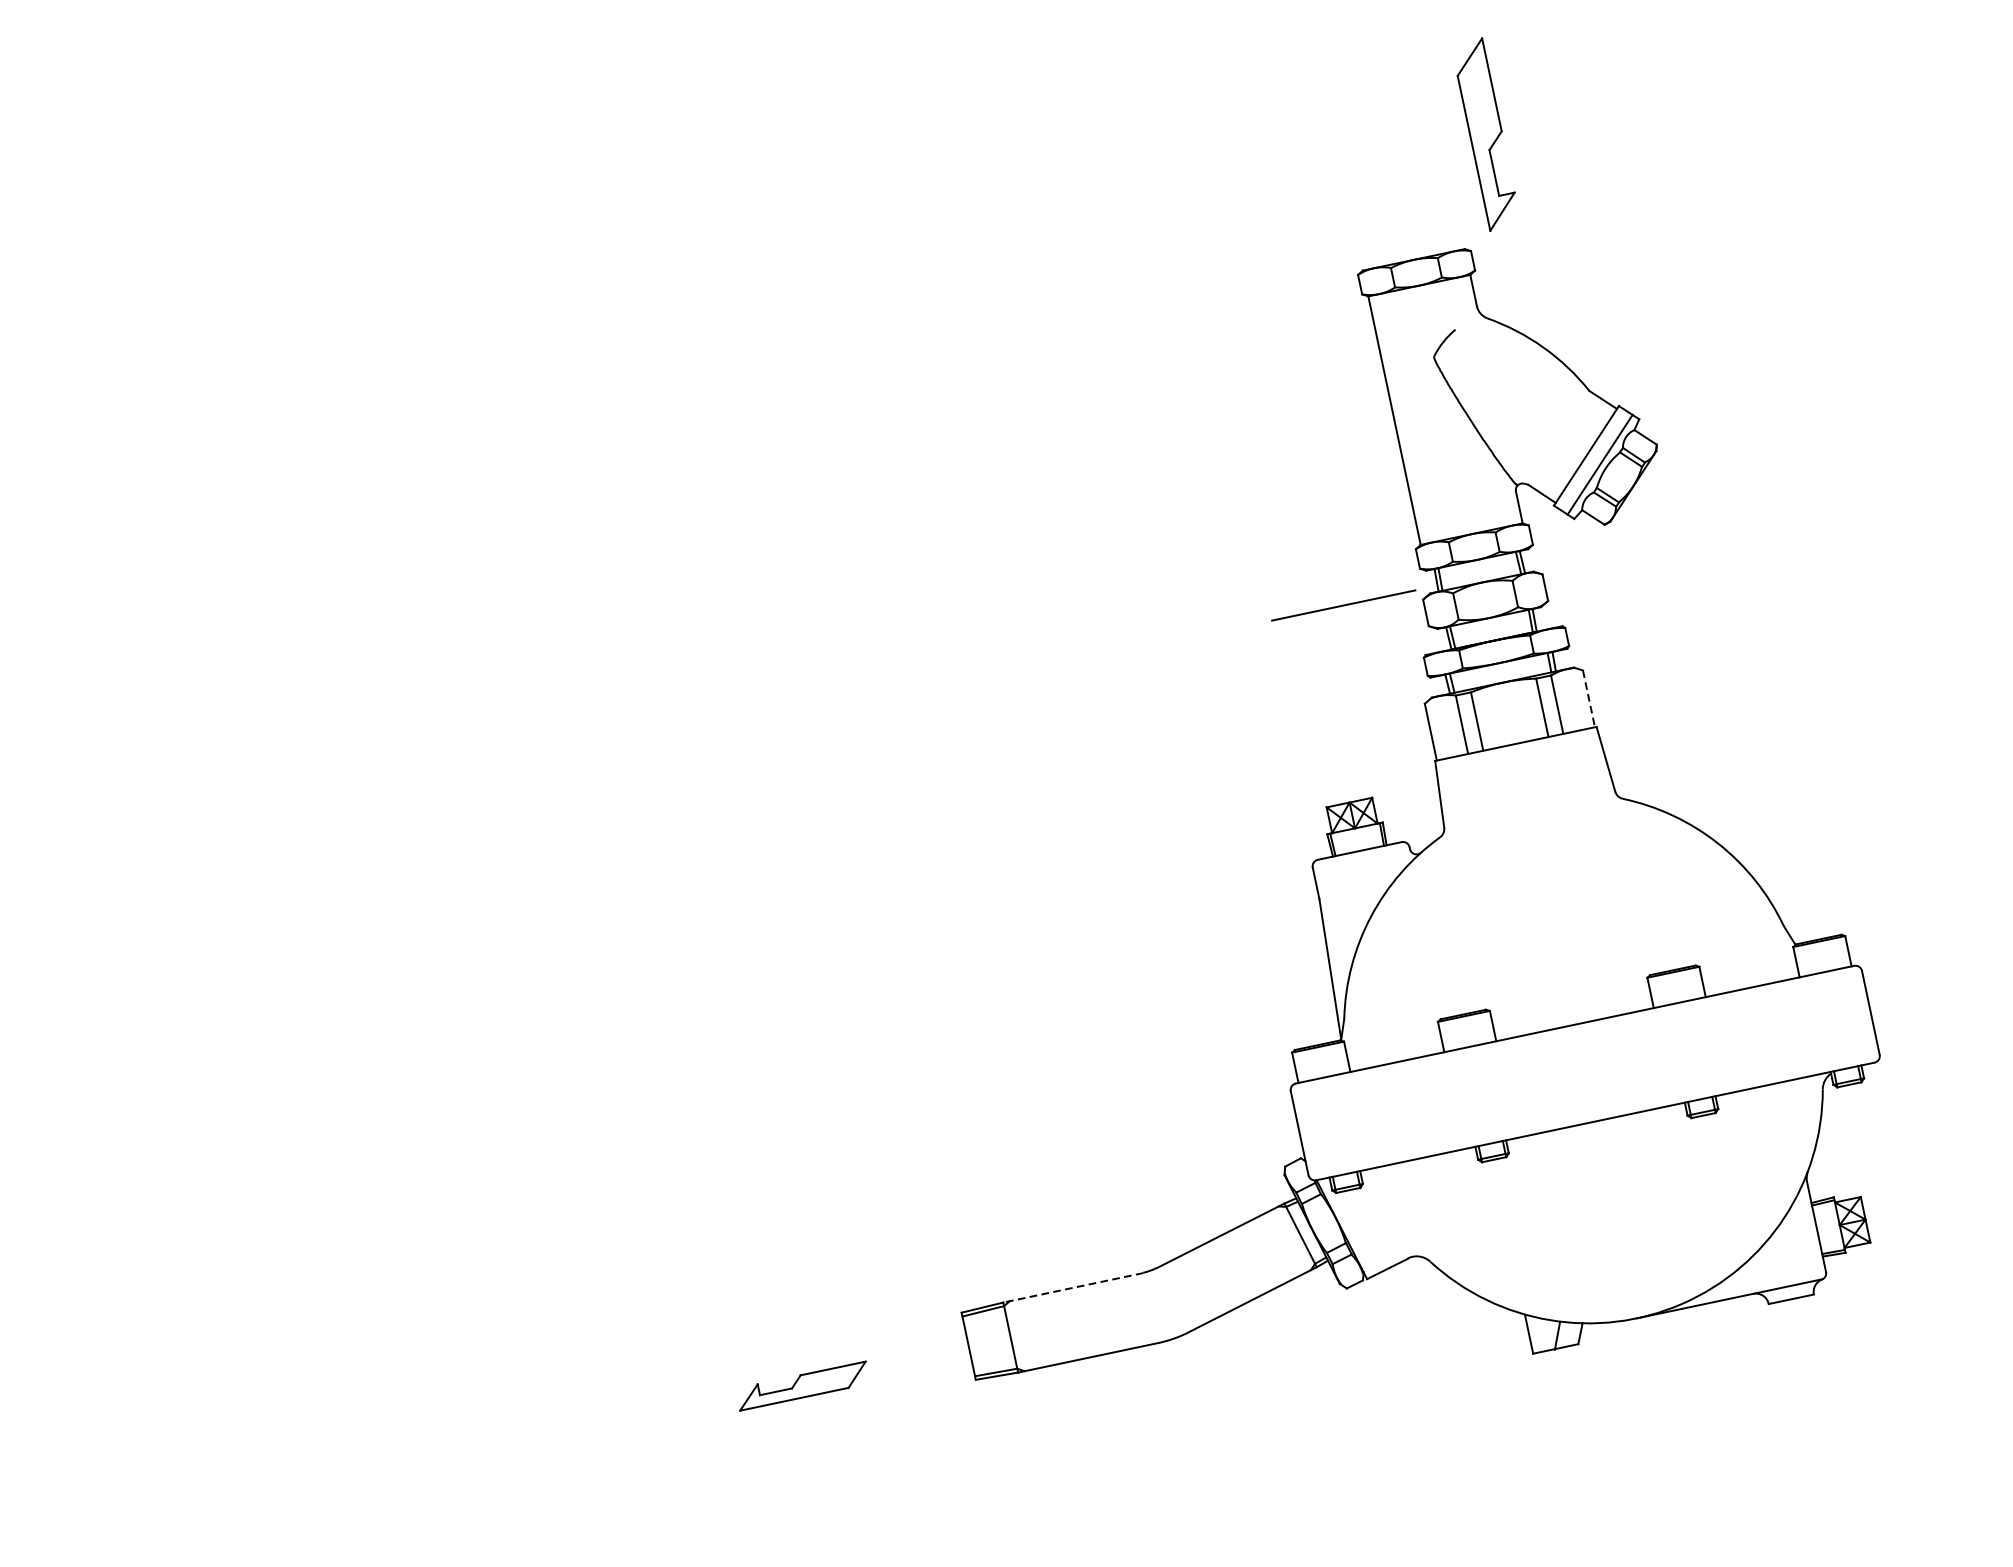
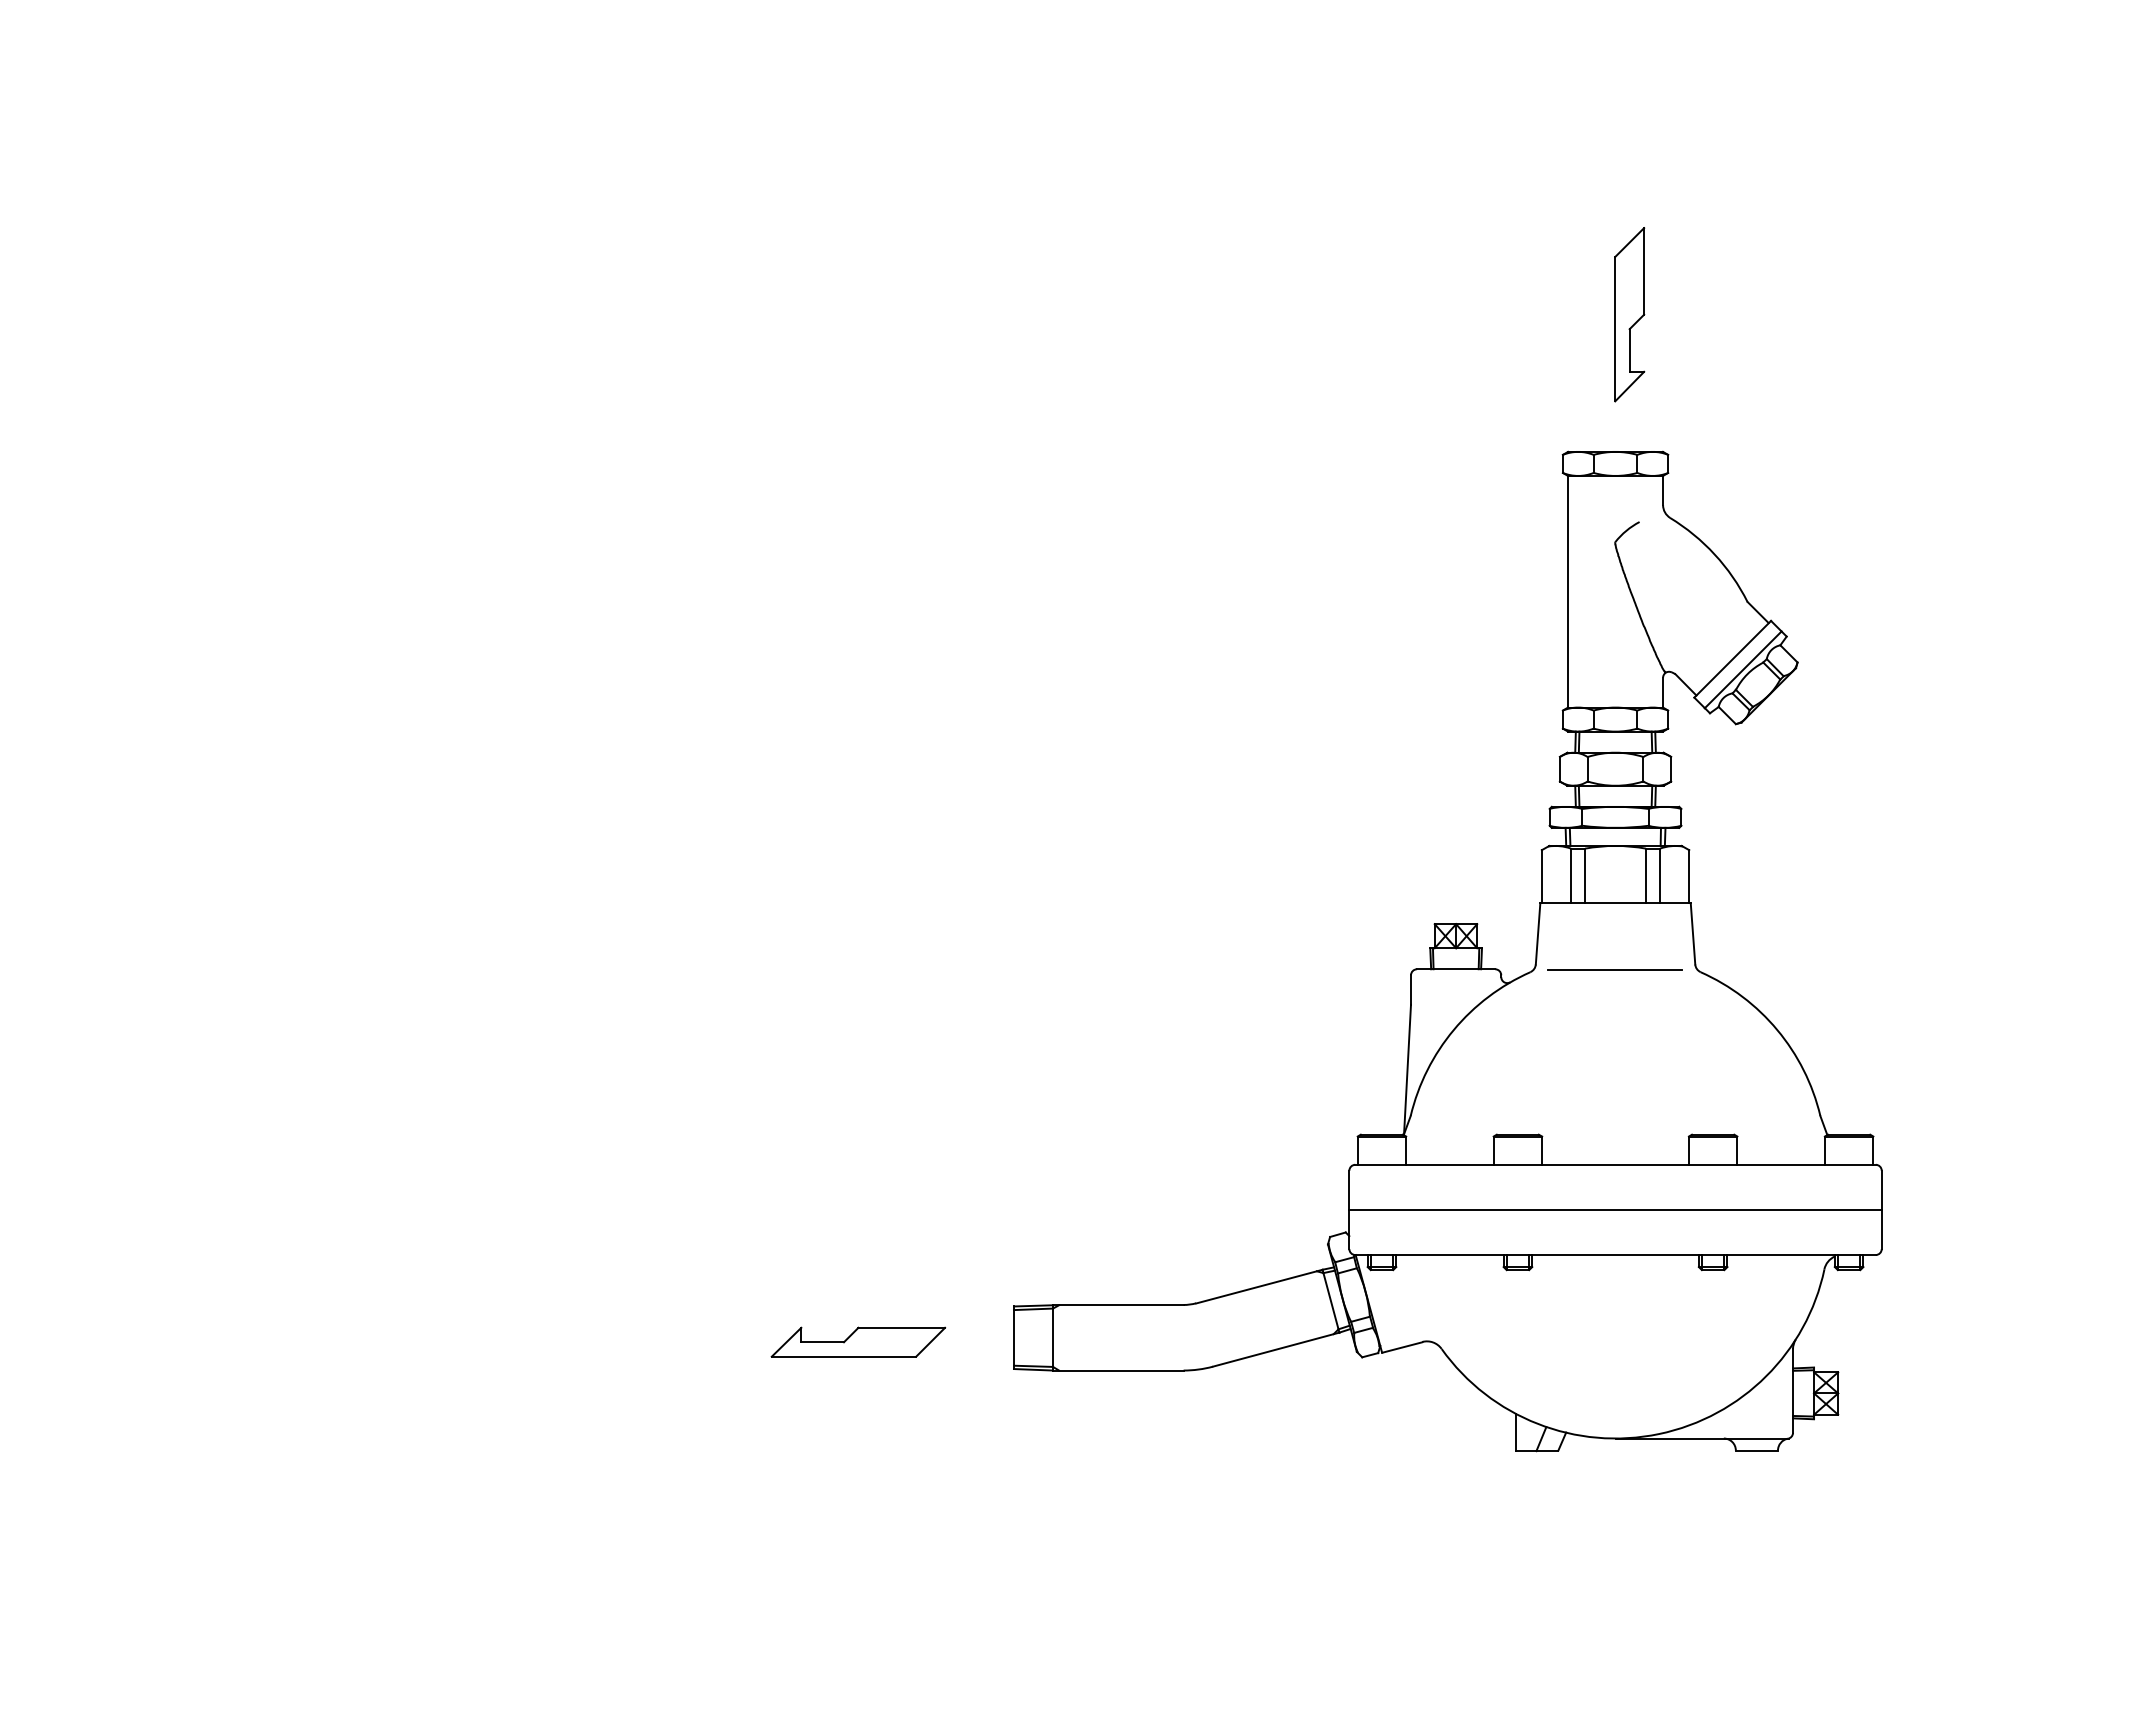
part: (1485, 134) -> (1629, 314), moved
line: (1343, 604) -> (1614, 969), moved
line: (1589, 699) -> (1689, 877), dashed -> solid
line: (1585, 1072) -> (1615, 1209), added
line: (1072, 1288) -> (1117, 1305), dashed -> solid
part: (802, 1385) -> (858, 1341), size x1.43

